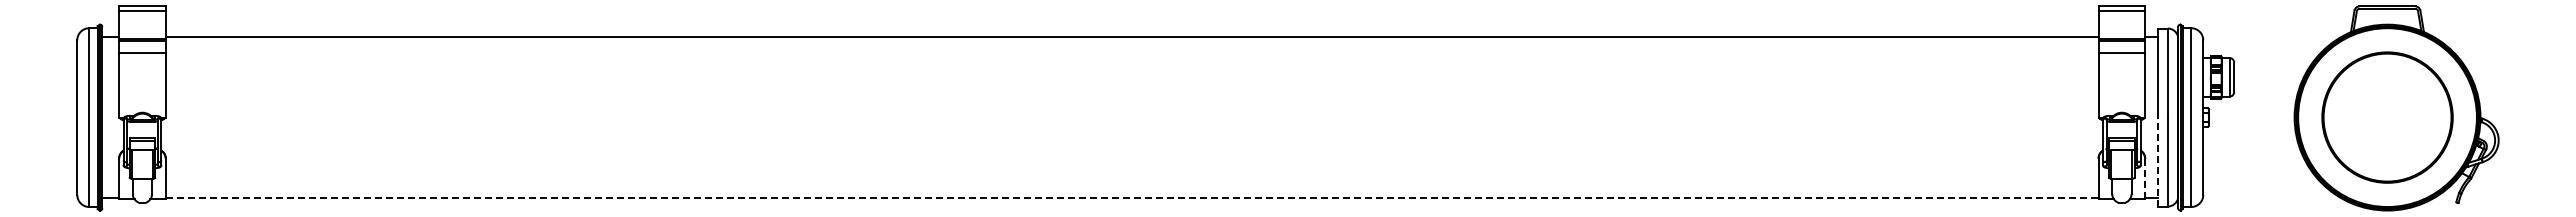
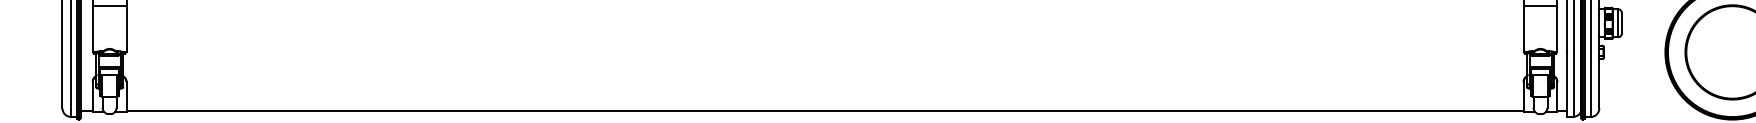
line: (2158, 161) -> (1567, 84), dashed -> solid
line: (2145, 178) -> (1557, 96), dashed -> solid
line: (1132, 198) -> (825, 110), dashed -> solid

